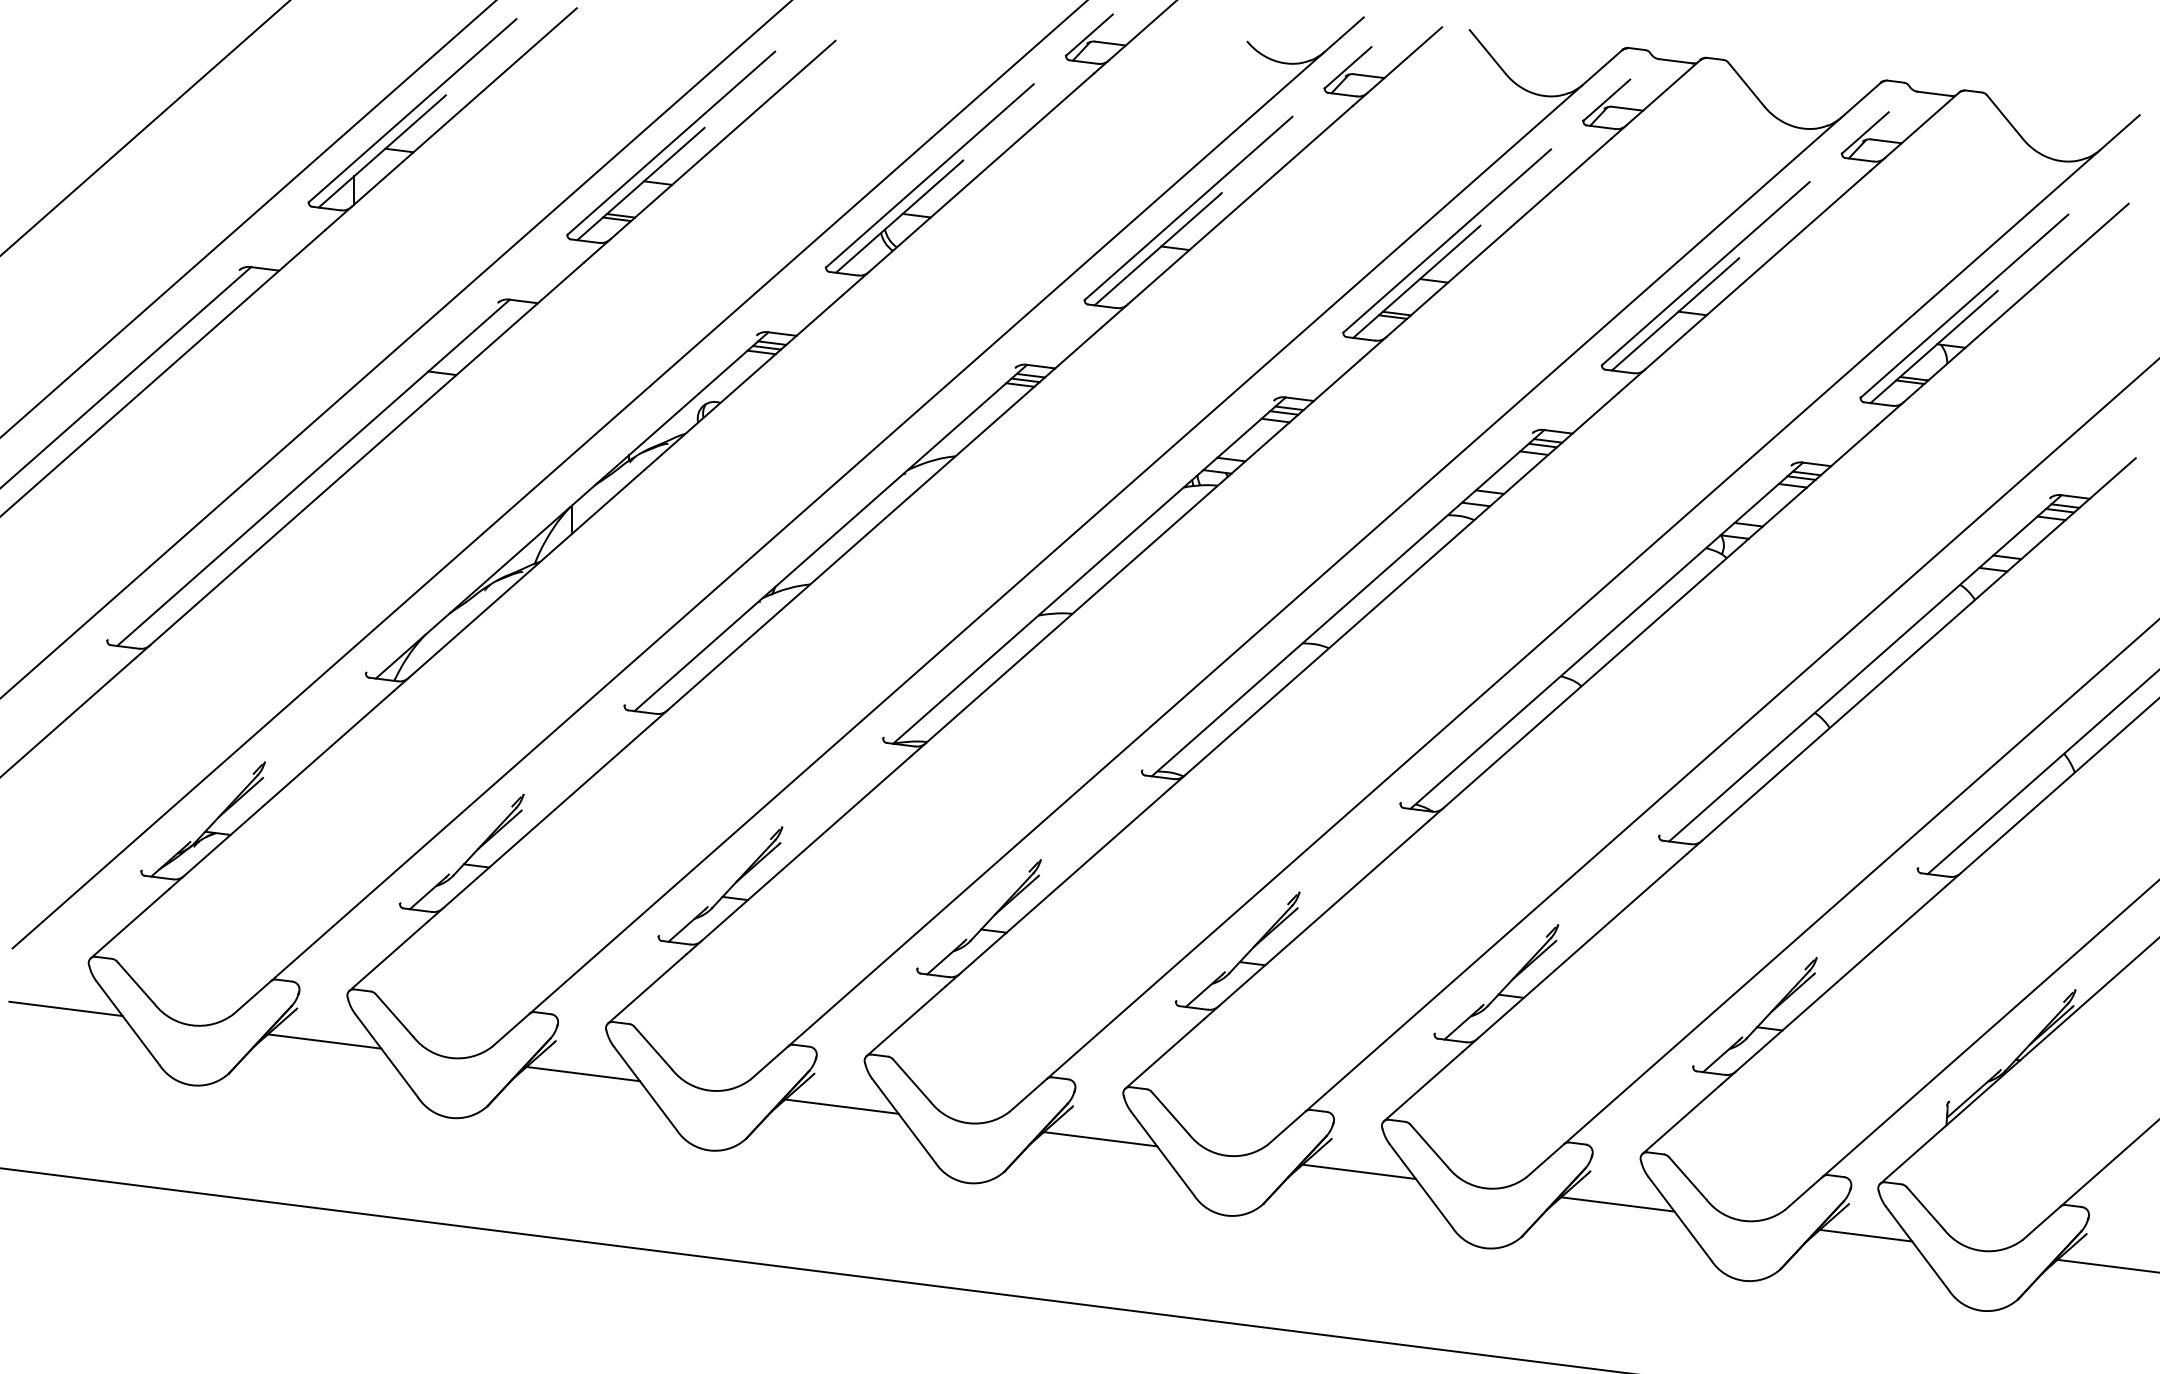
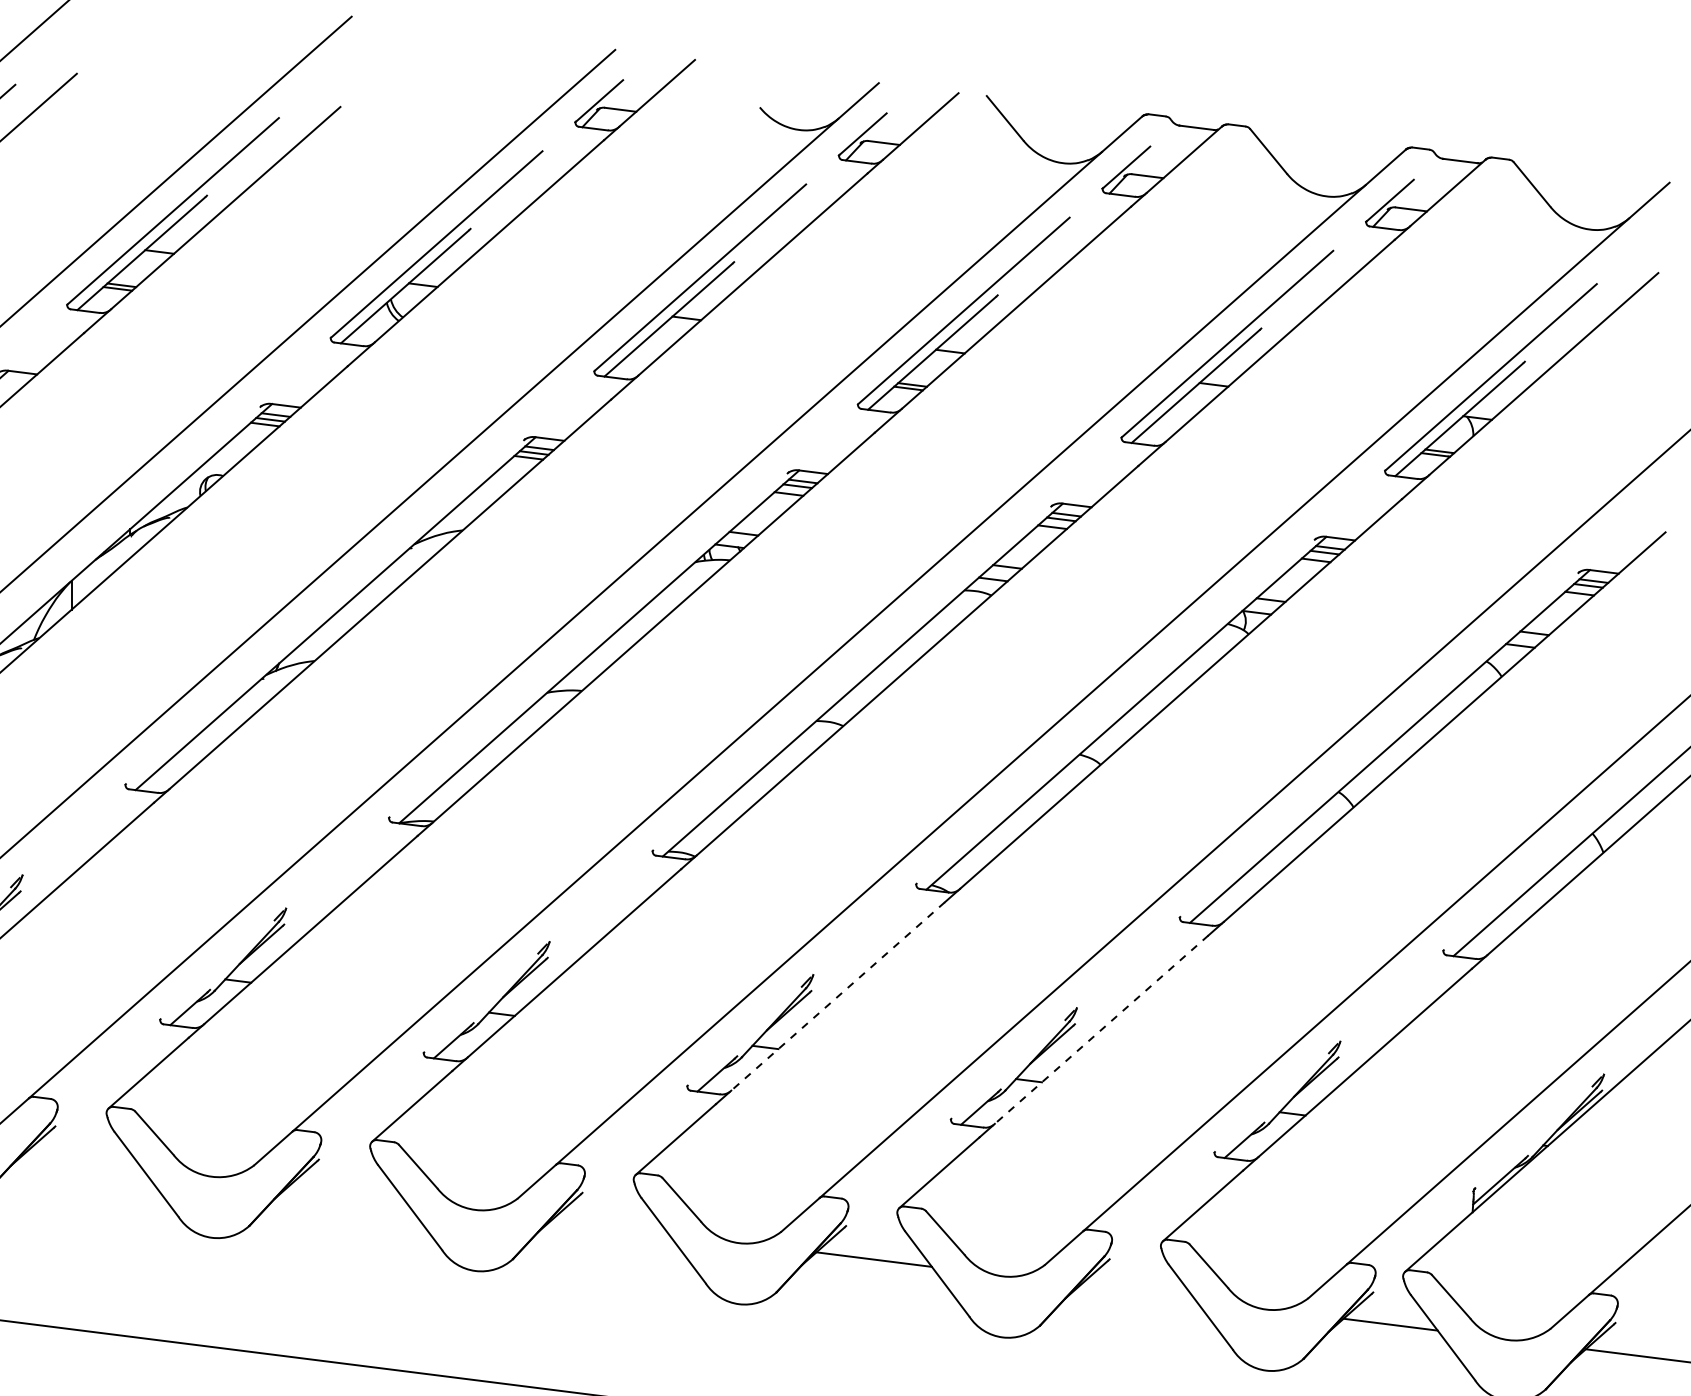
line: (1323, 913) -> (837, 996), solid -> dashed
line: (1582, 946) -> (1101, 1029), solid -> dashed
line: (582, 1073) -> (82, 1159), removed
line: (841, 1106) -> (346, 1193), removed
line: (1100, 1139) -> (610, 1226), removed
line: (1617, 1204) -> (1137, 1292), removed

